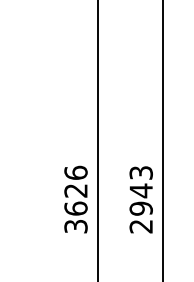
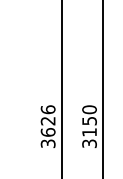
text: (141, 199) -> (89, 126), 2943 -> 3150

